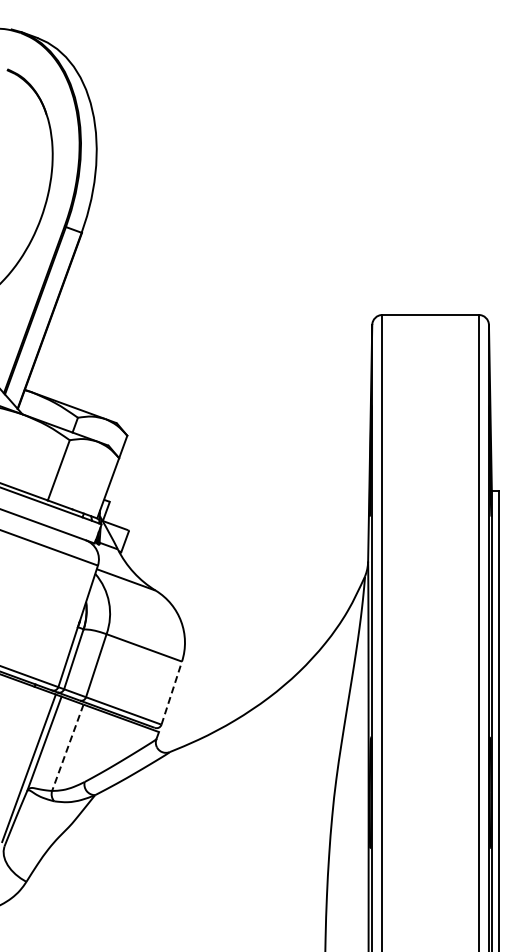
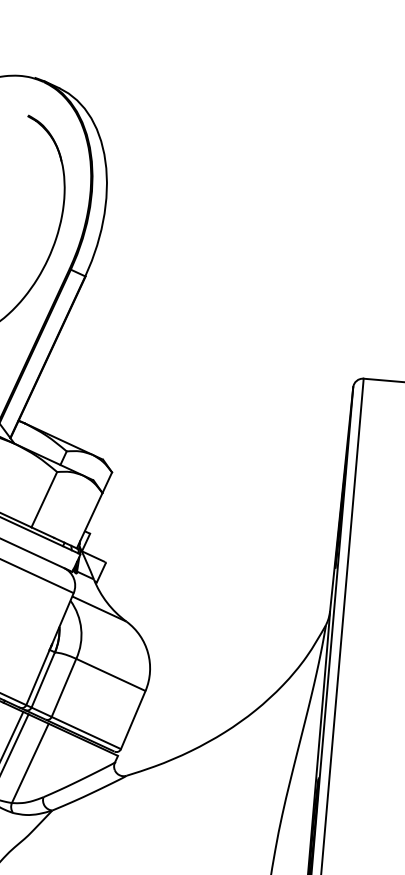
line: (171, 692) -> (133, 719), dashed -> solid
line: (67, 747) -> (30, 763), dashed -> solid

